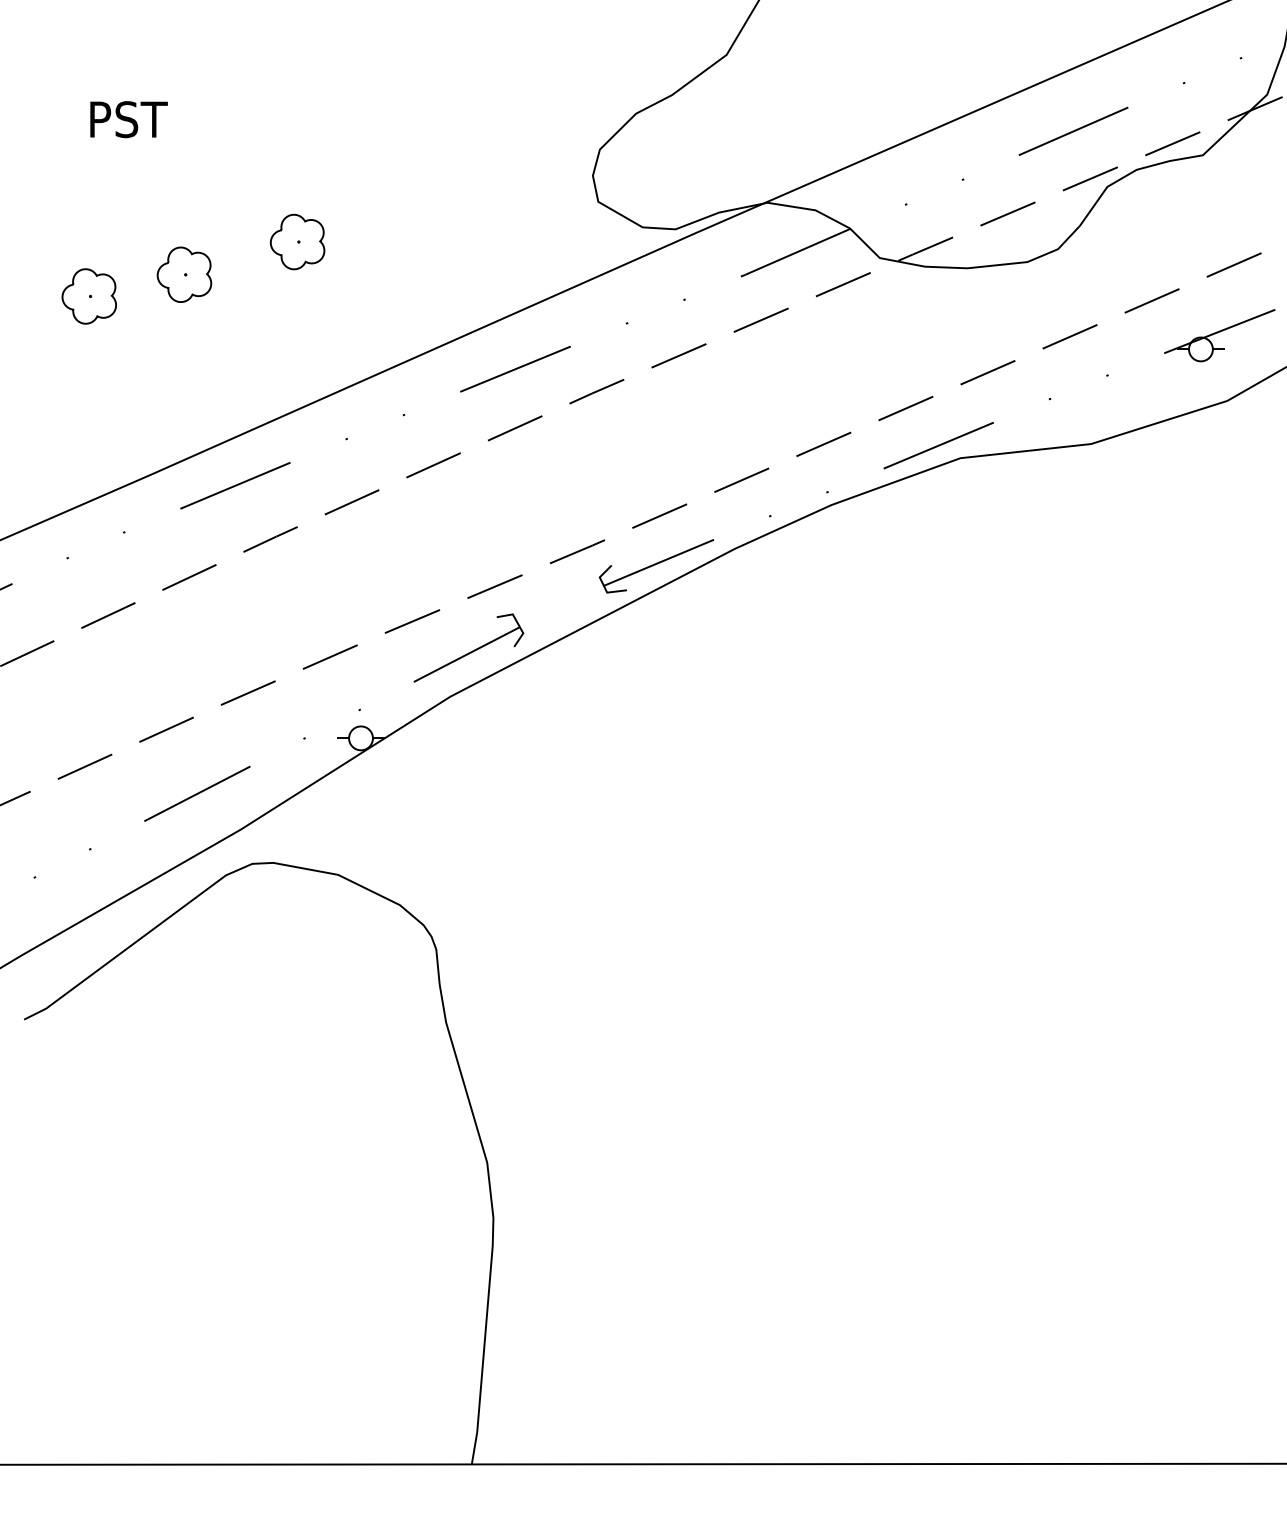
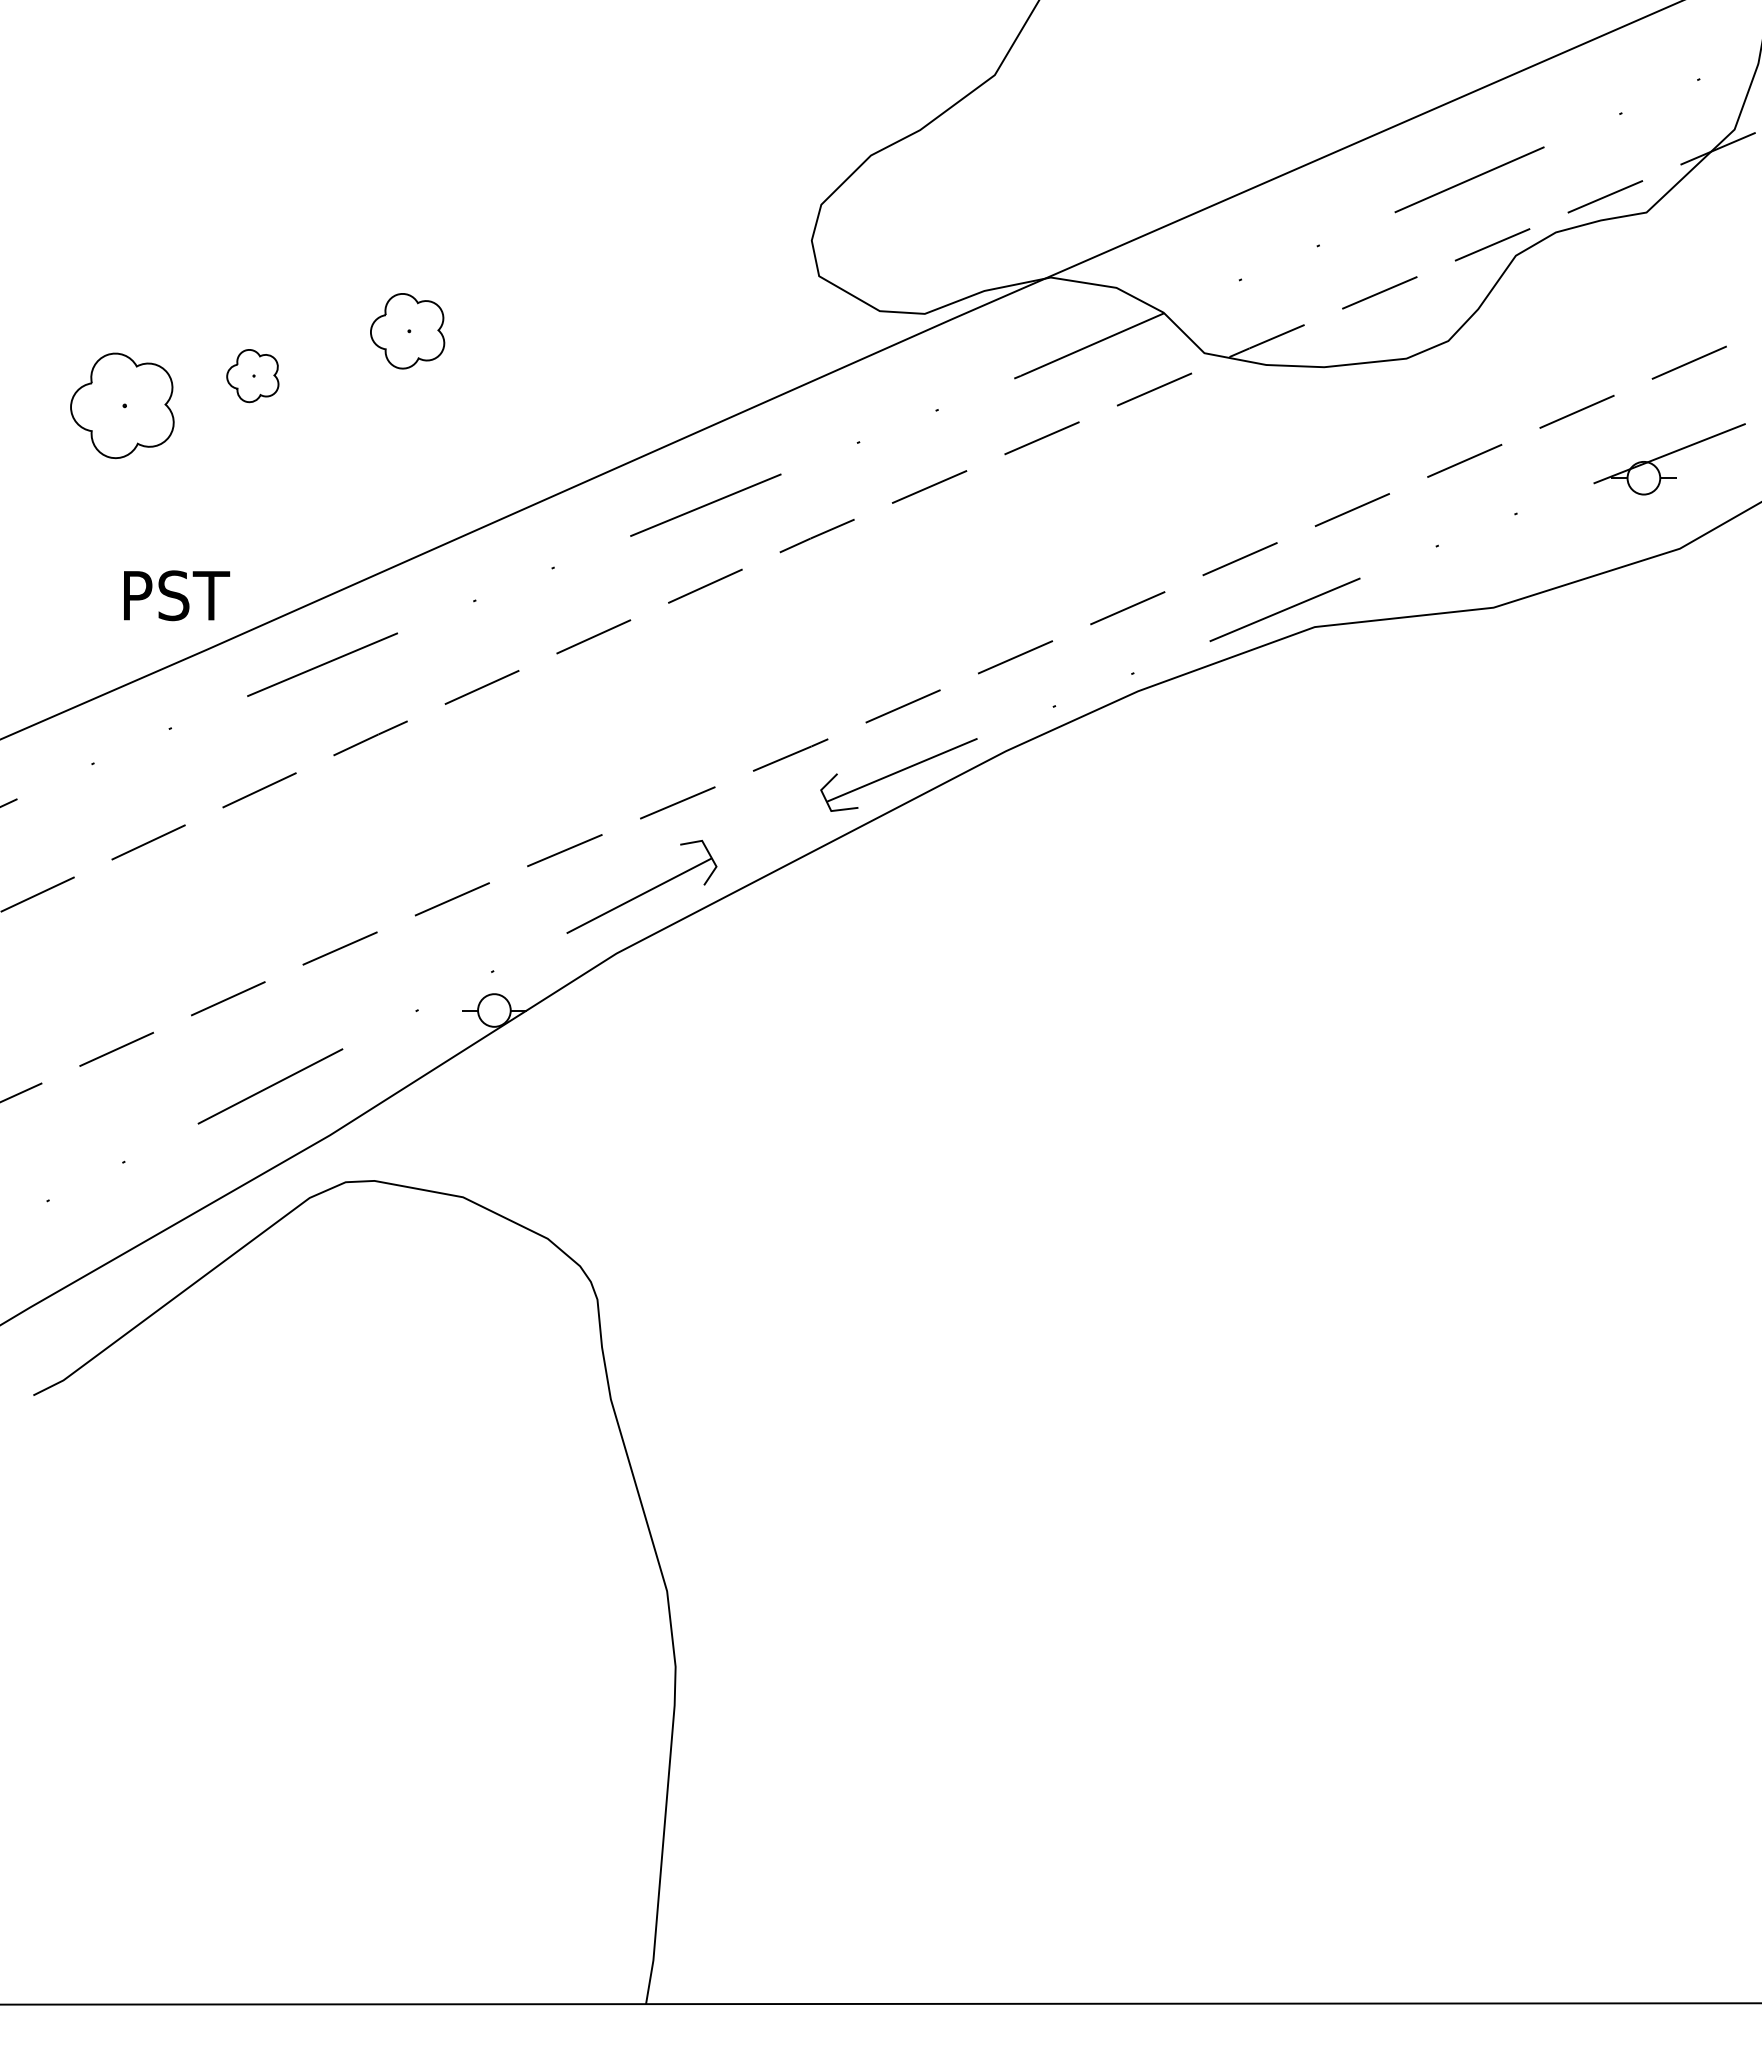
text: (129, 119) -> (177, 595), moved
part: (184, 274) -> (252, 375), size x0.7
part: (89, 296) -> (122, 405), size x1.4

